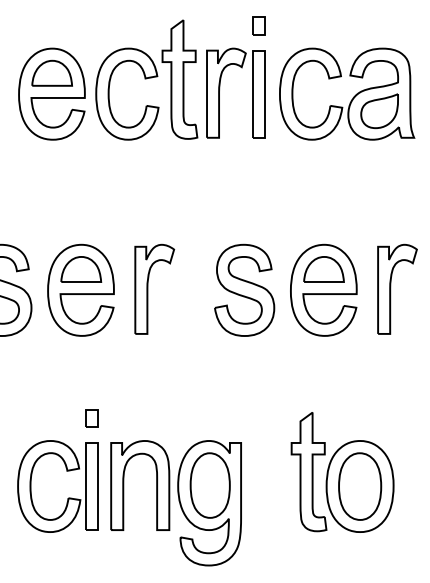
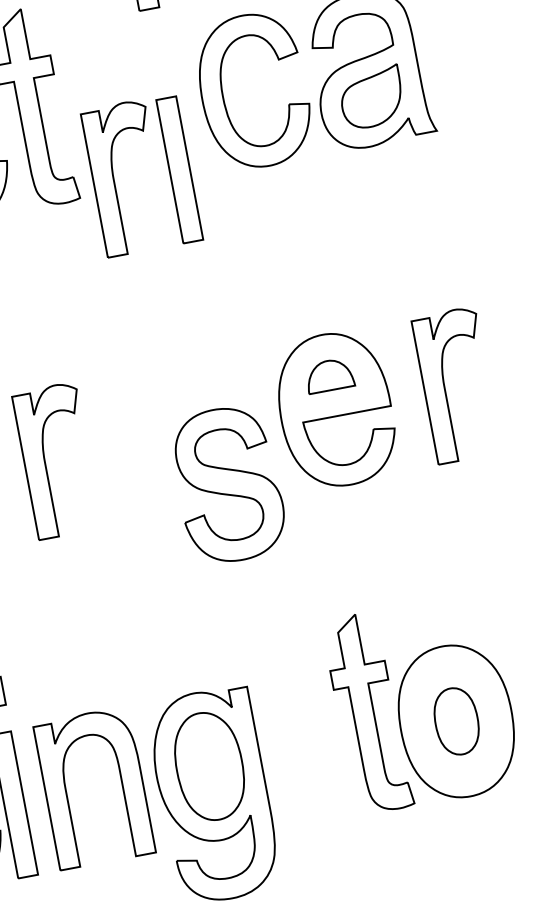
part: (220, 88) -> (114, 172), moved
part: (323, 269) -> (328, 375), size x0.7
part: (244, 289) -> (228, 483), moved
part: (360, 486) -> (457, 721), size x0.6

